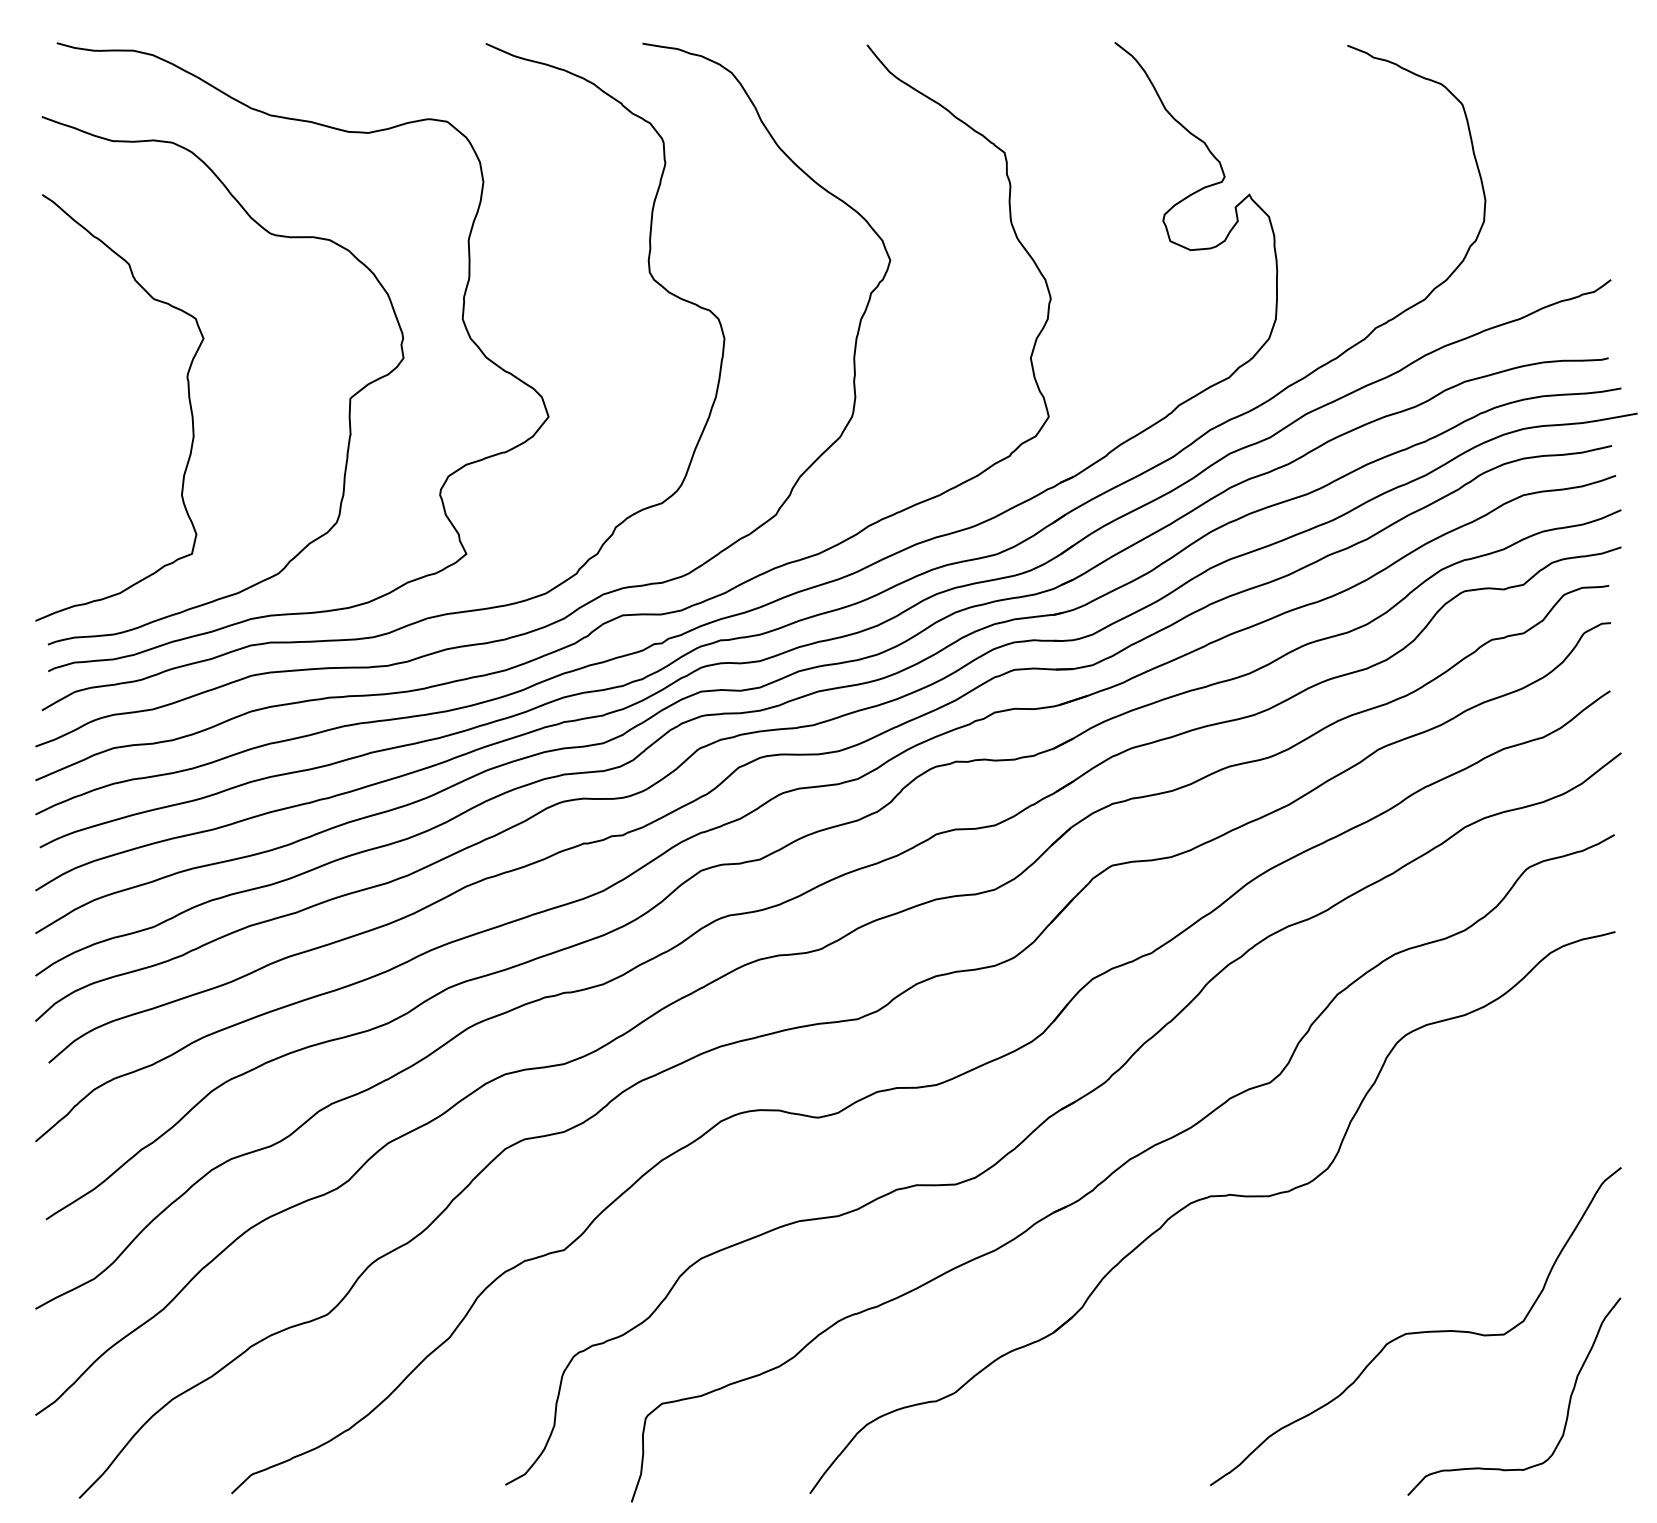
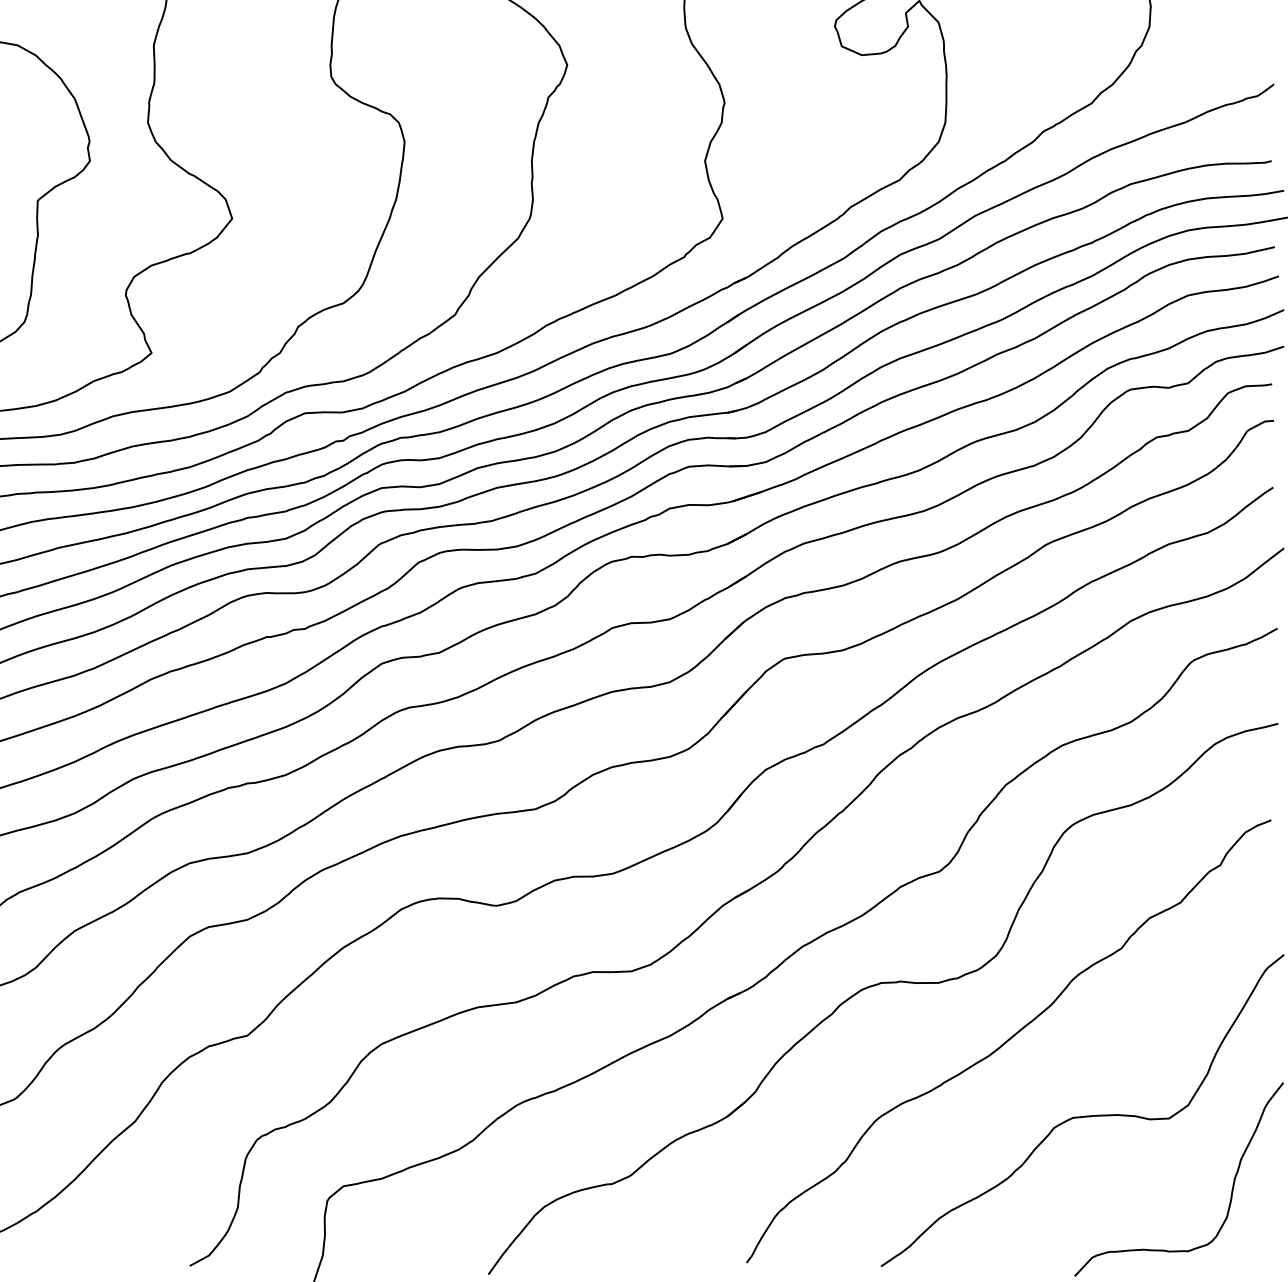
curve: (1340, 1255) -> (1008, 1040), added

